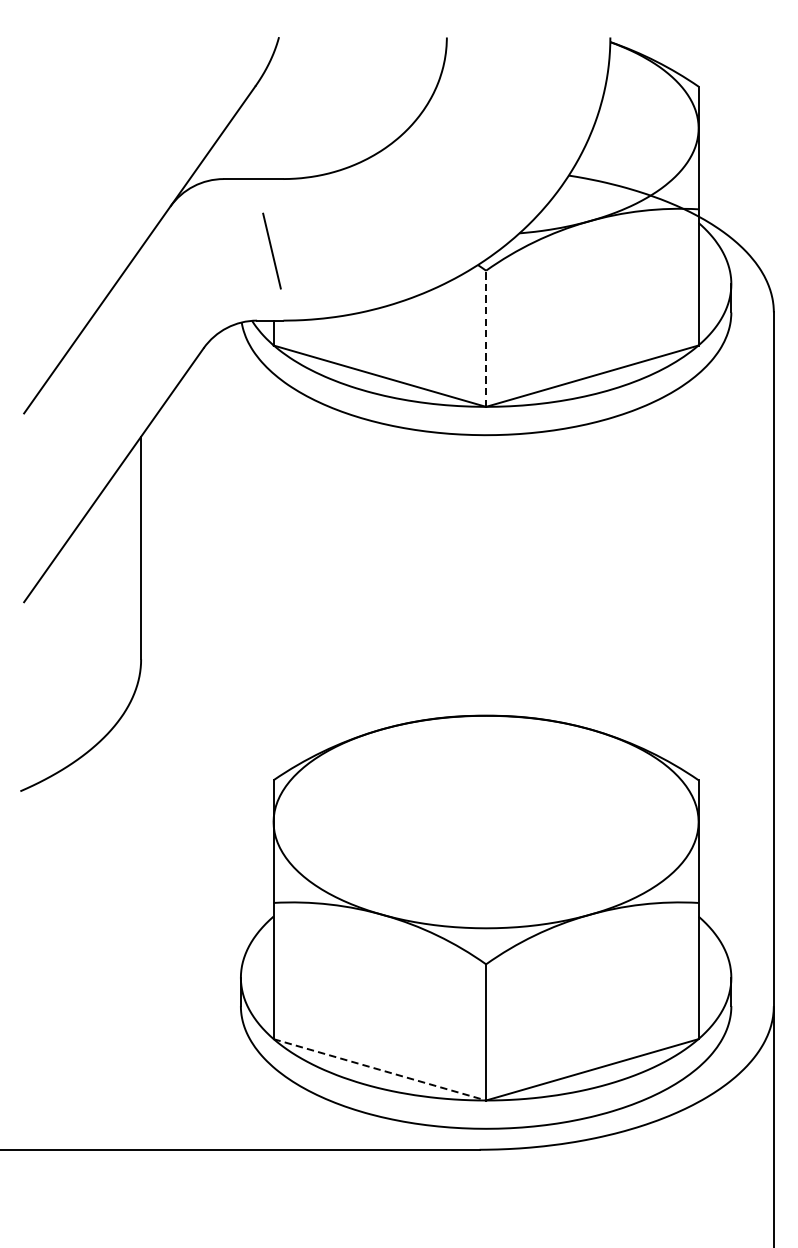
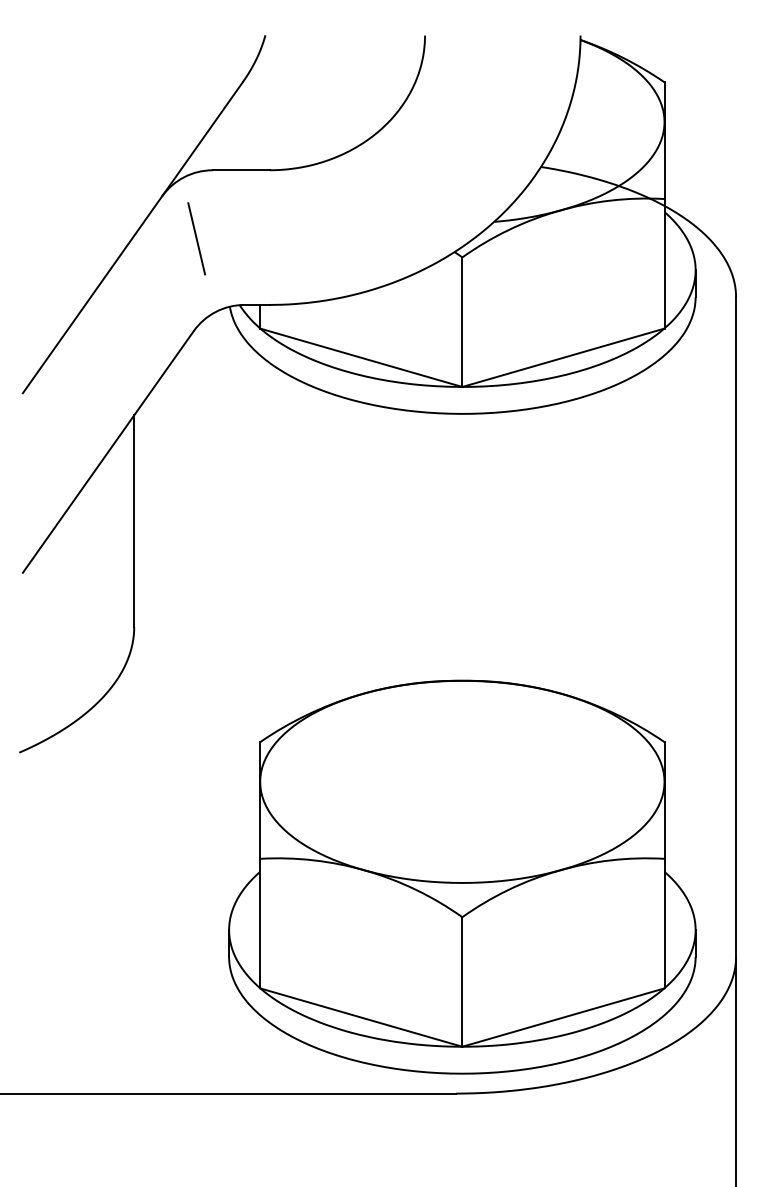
line: (271, 250) -> (196, 238), moved
line: (486, 339) -> (462, 322), dashed -> solid
line: (380, 1069) -> (361, 1017), dashed -> solid

